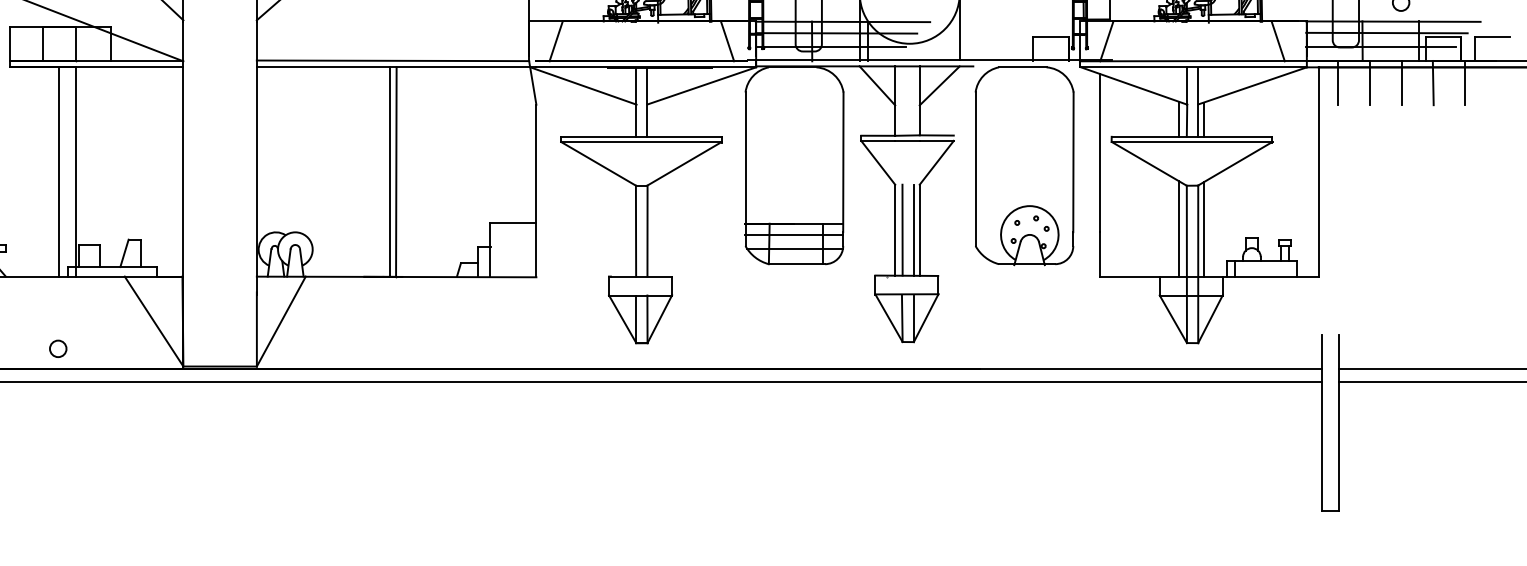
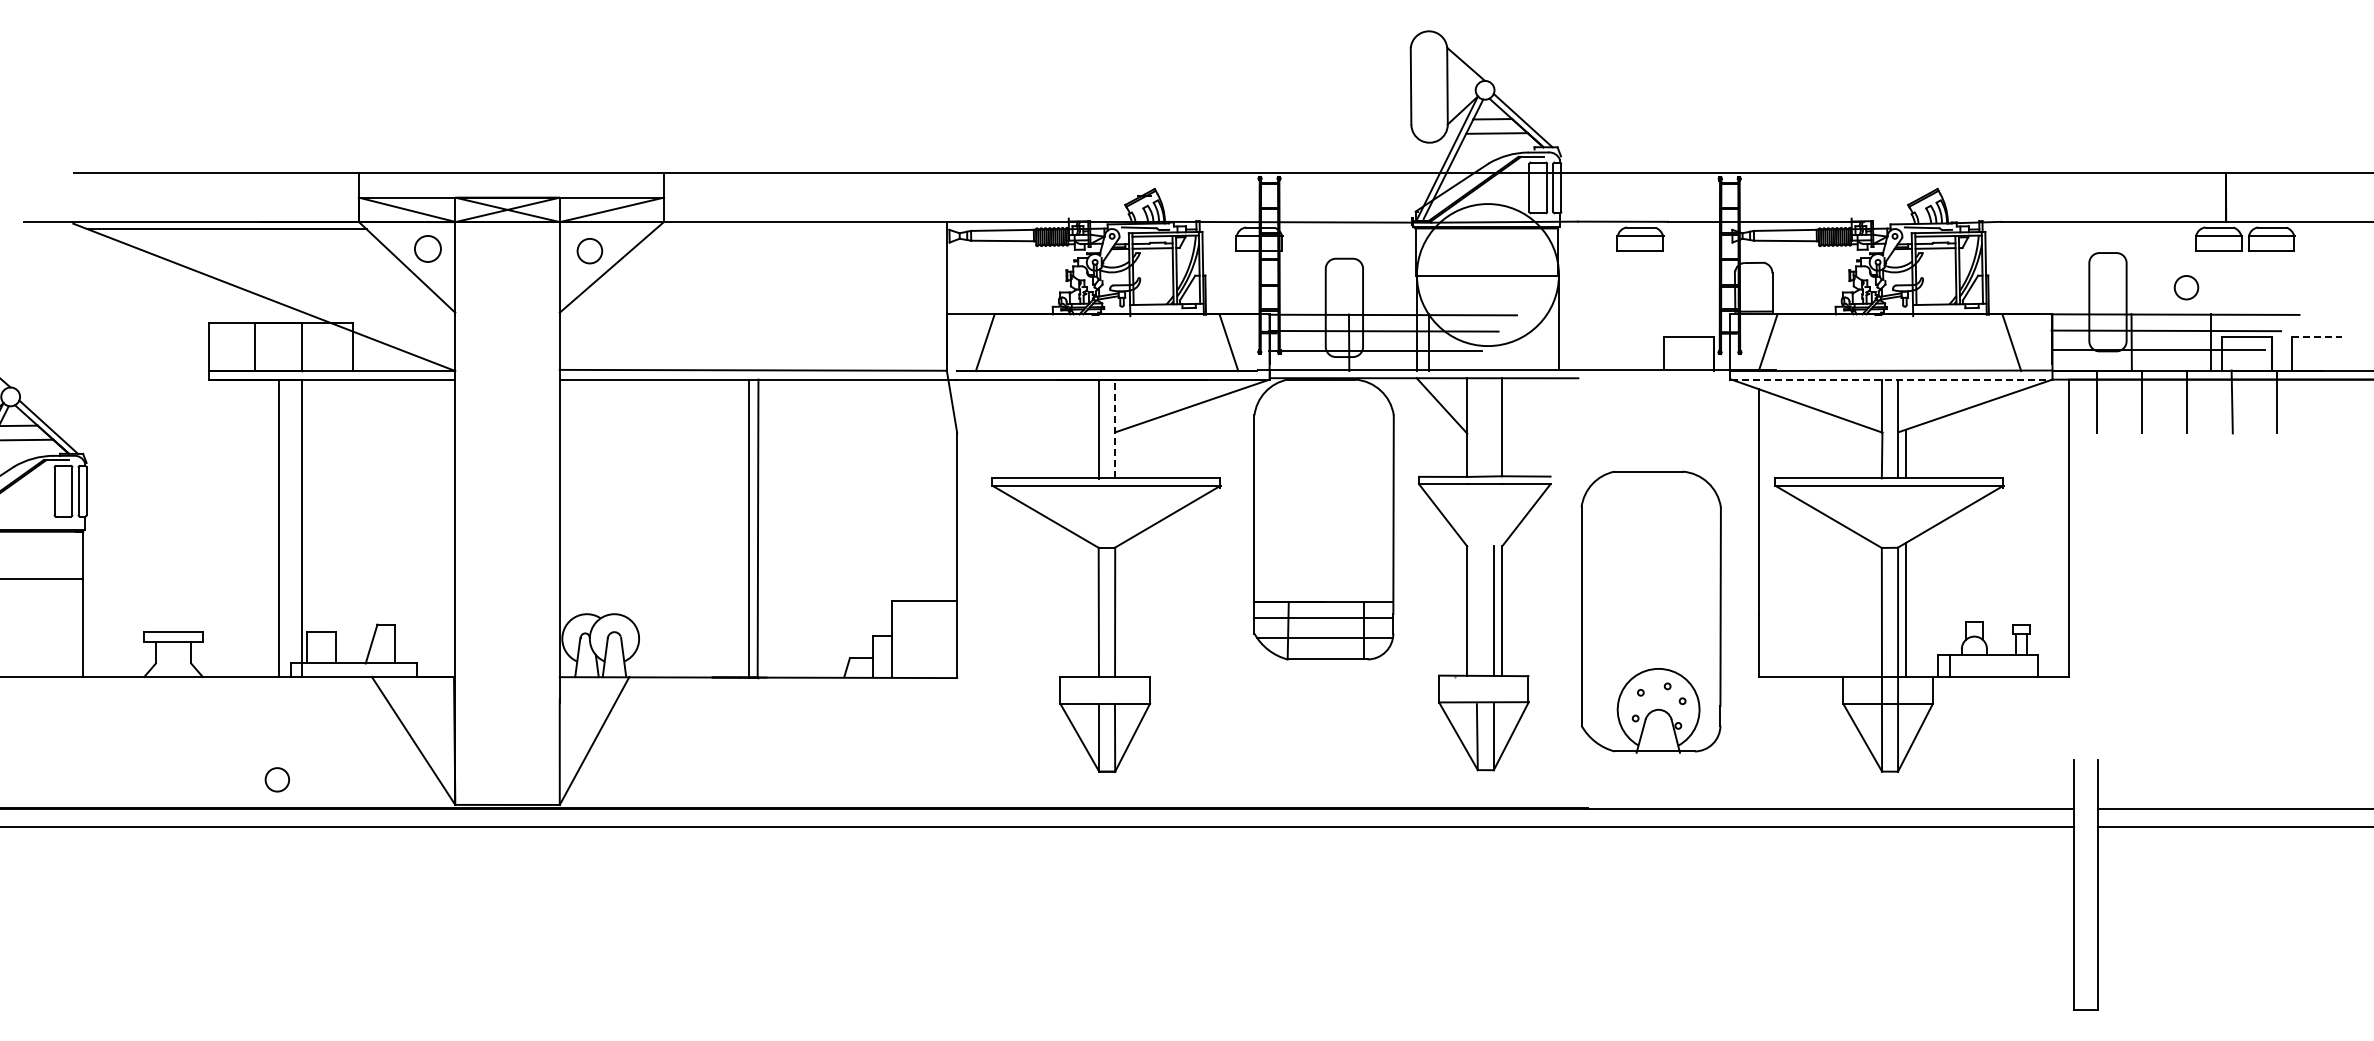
line: (1493, 37) -> (2317, 337), solid -> dashed
line: (1193, 67) -> (1891, 379), solid -> dashed
line: (583, 85) -> (1023, 405), removed
line: (939, 85) -> (1530, 405), removed
line: (647, 101) -> (1114, 428), solid -> dashed
line: (1179, 119) -> (1871, 453), removed
part: (1024, 165) -> (1650, 611), moved
line: (902, 229) -> (1477, 610), removed
line: (1179, 229) -> (1871, 609), removed

